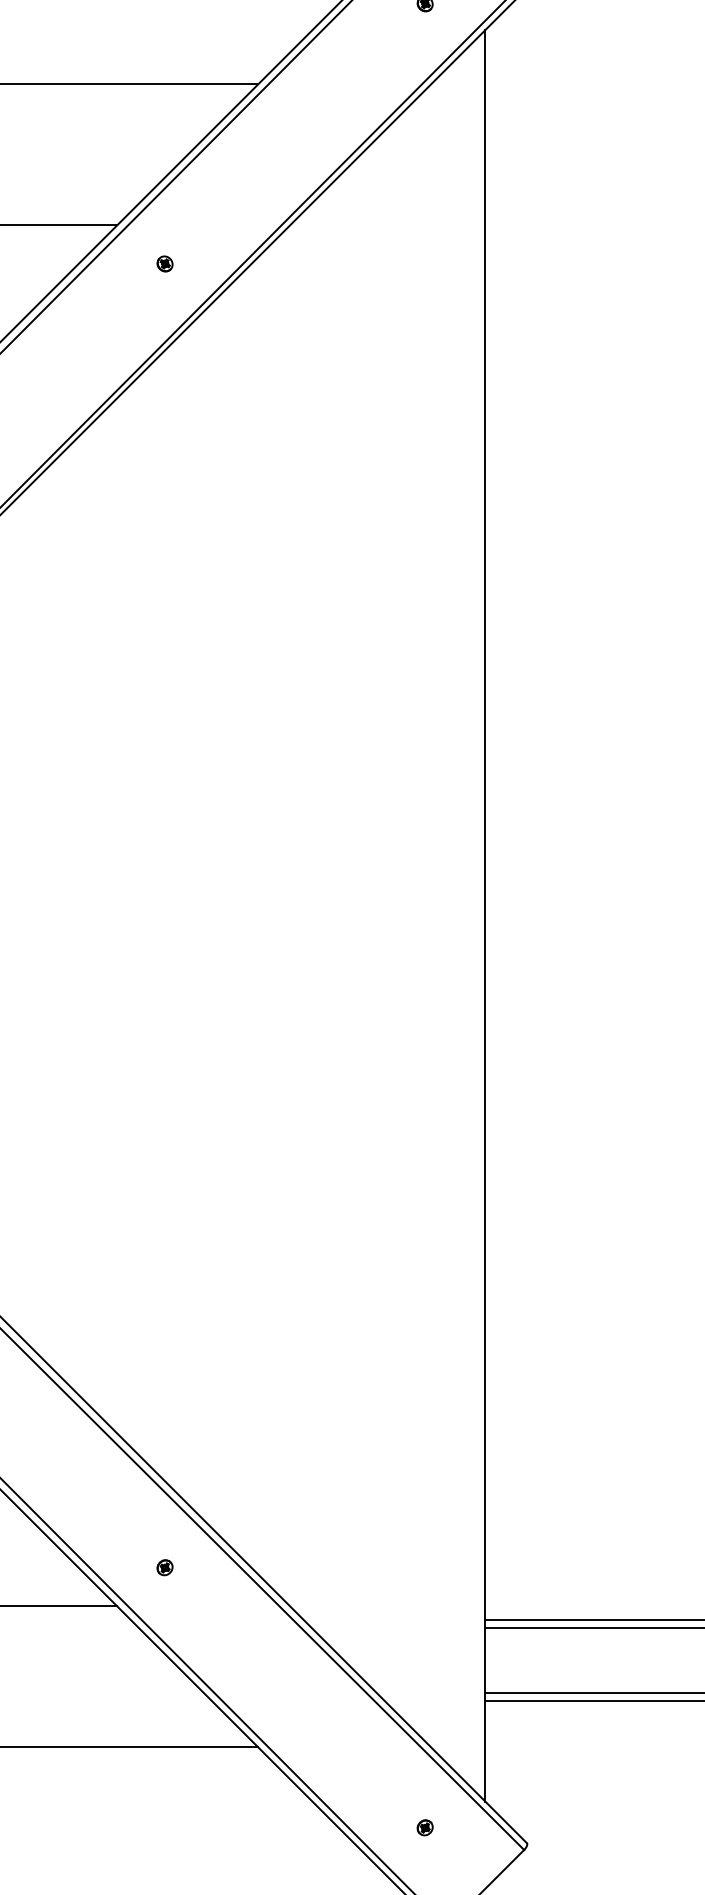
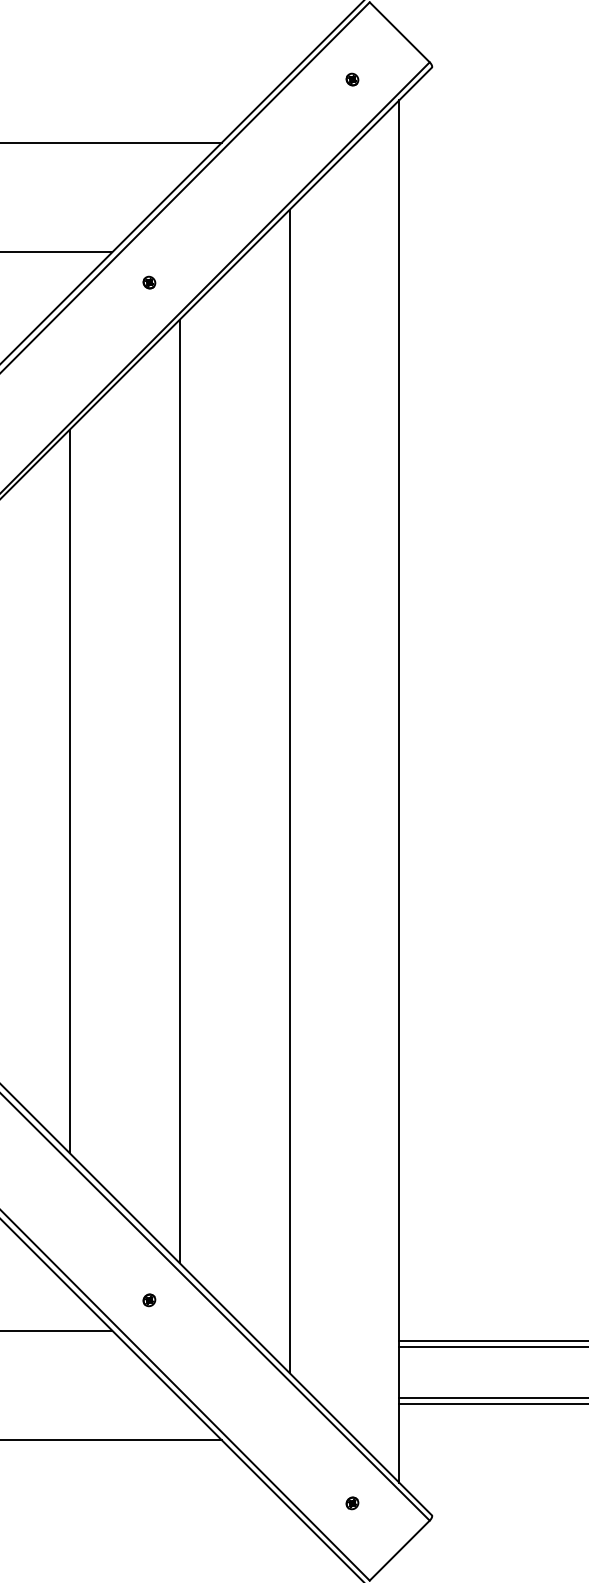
line: (62, 915) -> (69, 791), added
line: (203, 915) -> (179, 791), added
line: (344, 915) -> (289, 791), added

